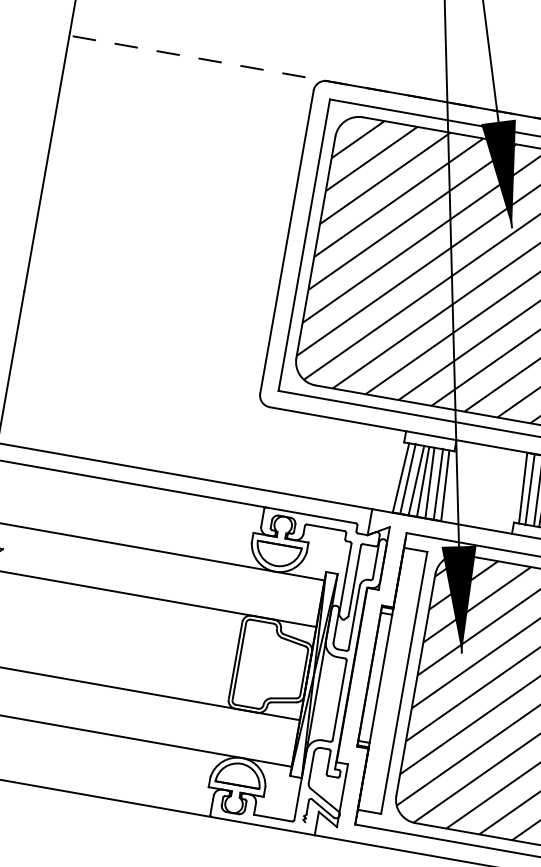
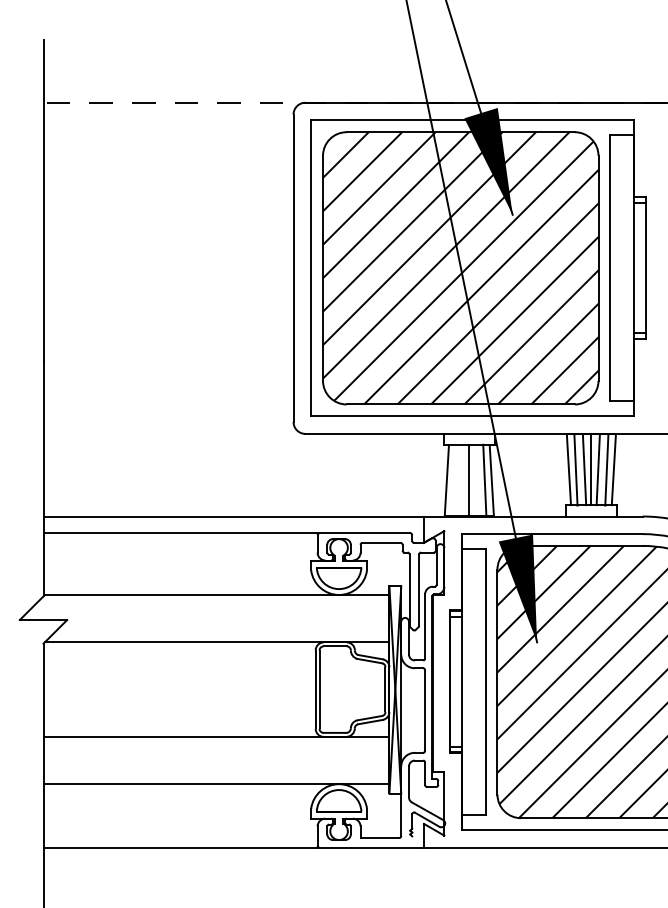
line: (407, 478) -> (453, 480), removed
line: (416, 480) -> (462, 480), removed
line: (429, 482) -> (475, 480), removed

